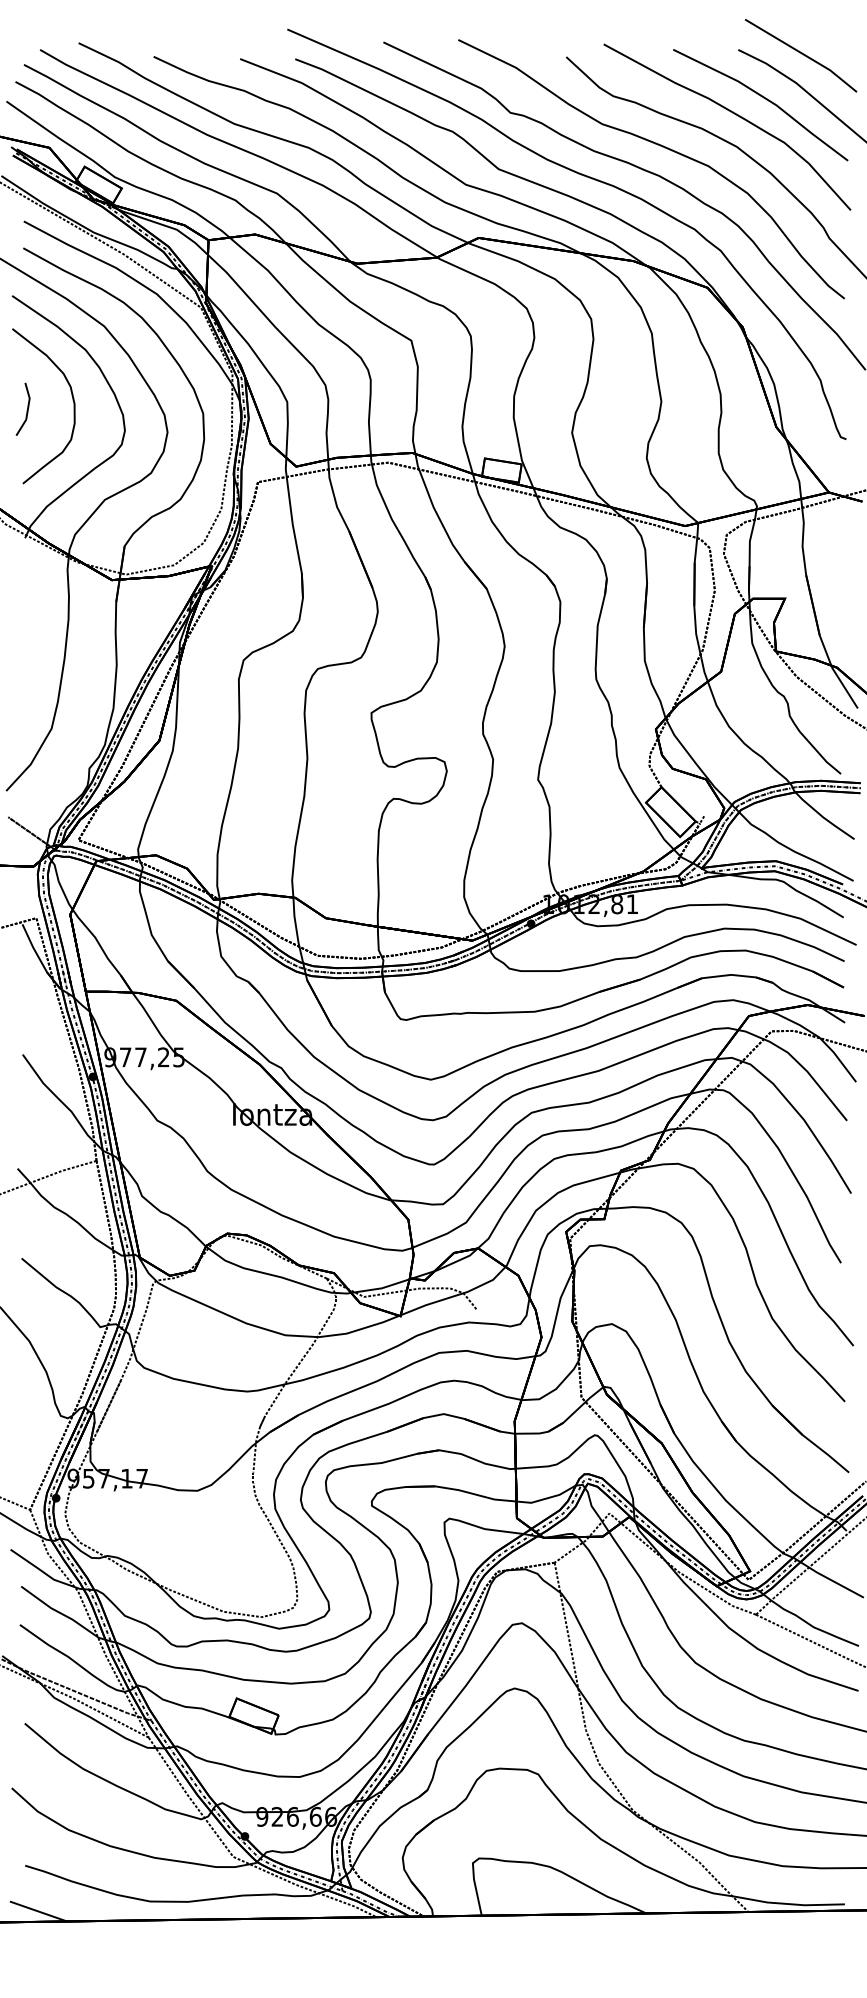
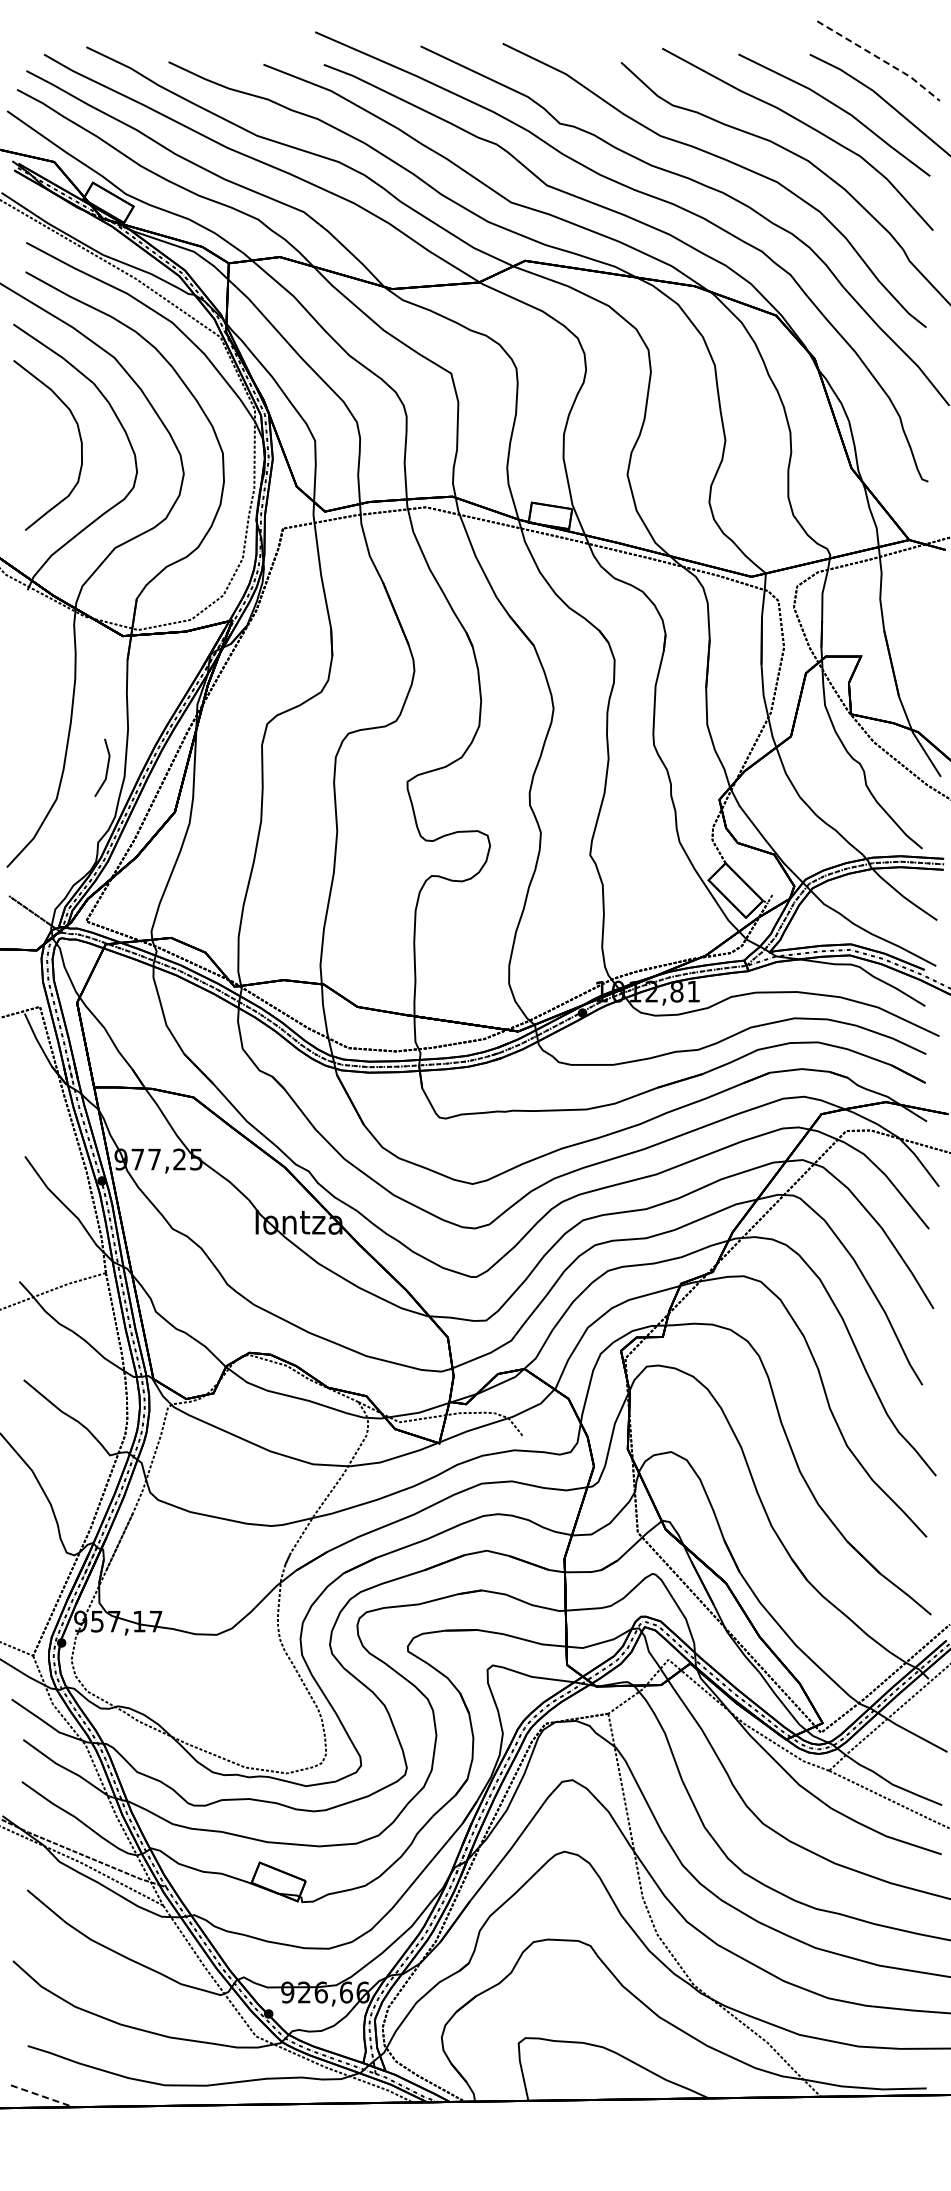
line: (802, 54) -> (880, 59), solid -> dashed
line: (26, 409) -> (106, 767), moved
line: (38, 1911) -> (42, 2096), solid -> dashed

